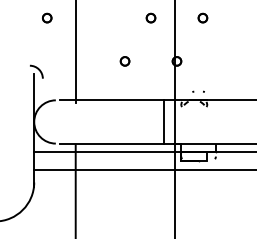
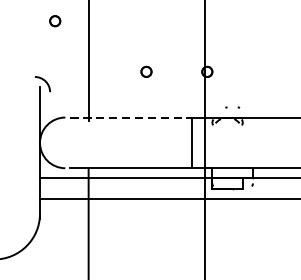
part: (150, 17) -> (176, 20), removed
part: (202, 17) -> (237, 20), removed
line: (112, 100) -> (131, 117), solid -> dashed

